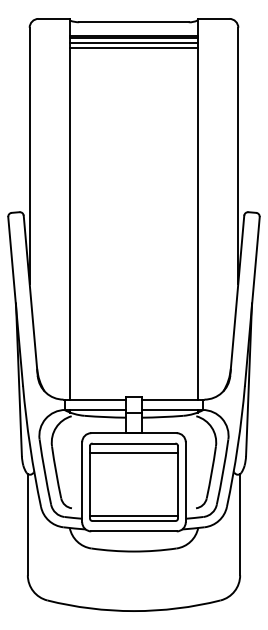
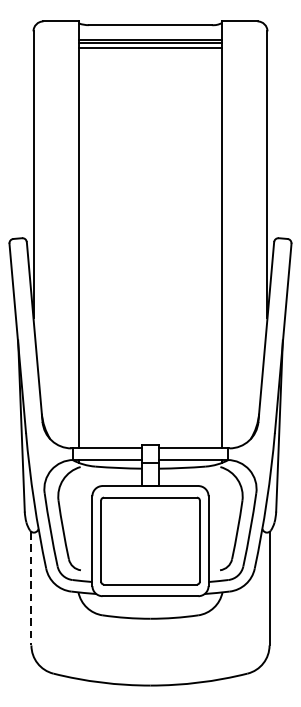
line: (133, 48) -> (149, 54), removed
line: (133, 452) -> (149, 507), removed
line: (133, 515) -> (149, 578), removed
line: (27, 524) -> (31, 588), solid -> dashed

